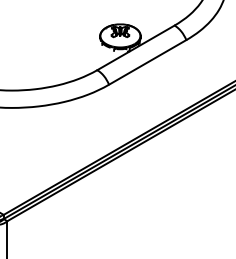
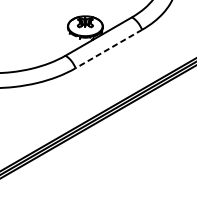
line: (147, 62) -> (108, 49), solid -> dashed

